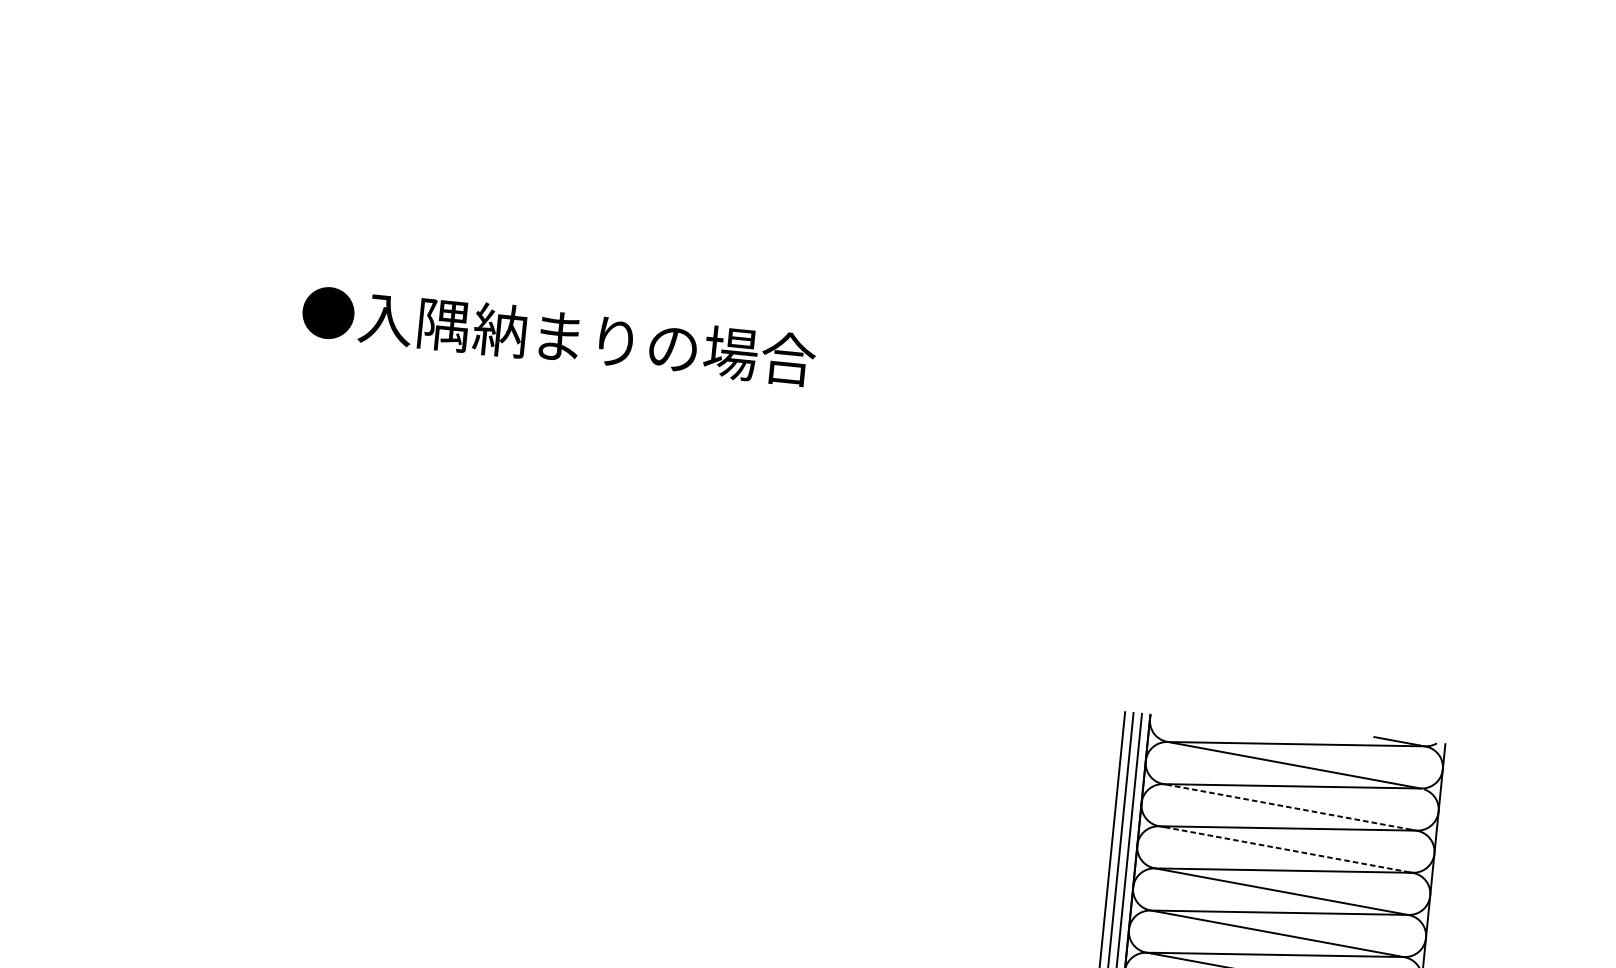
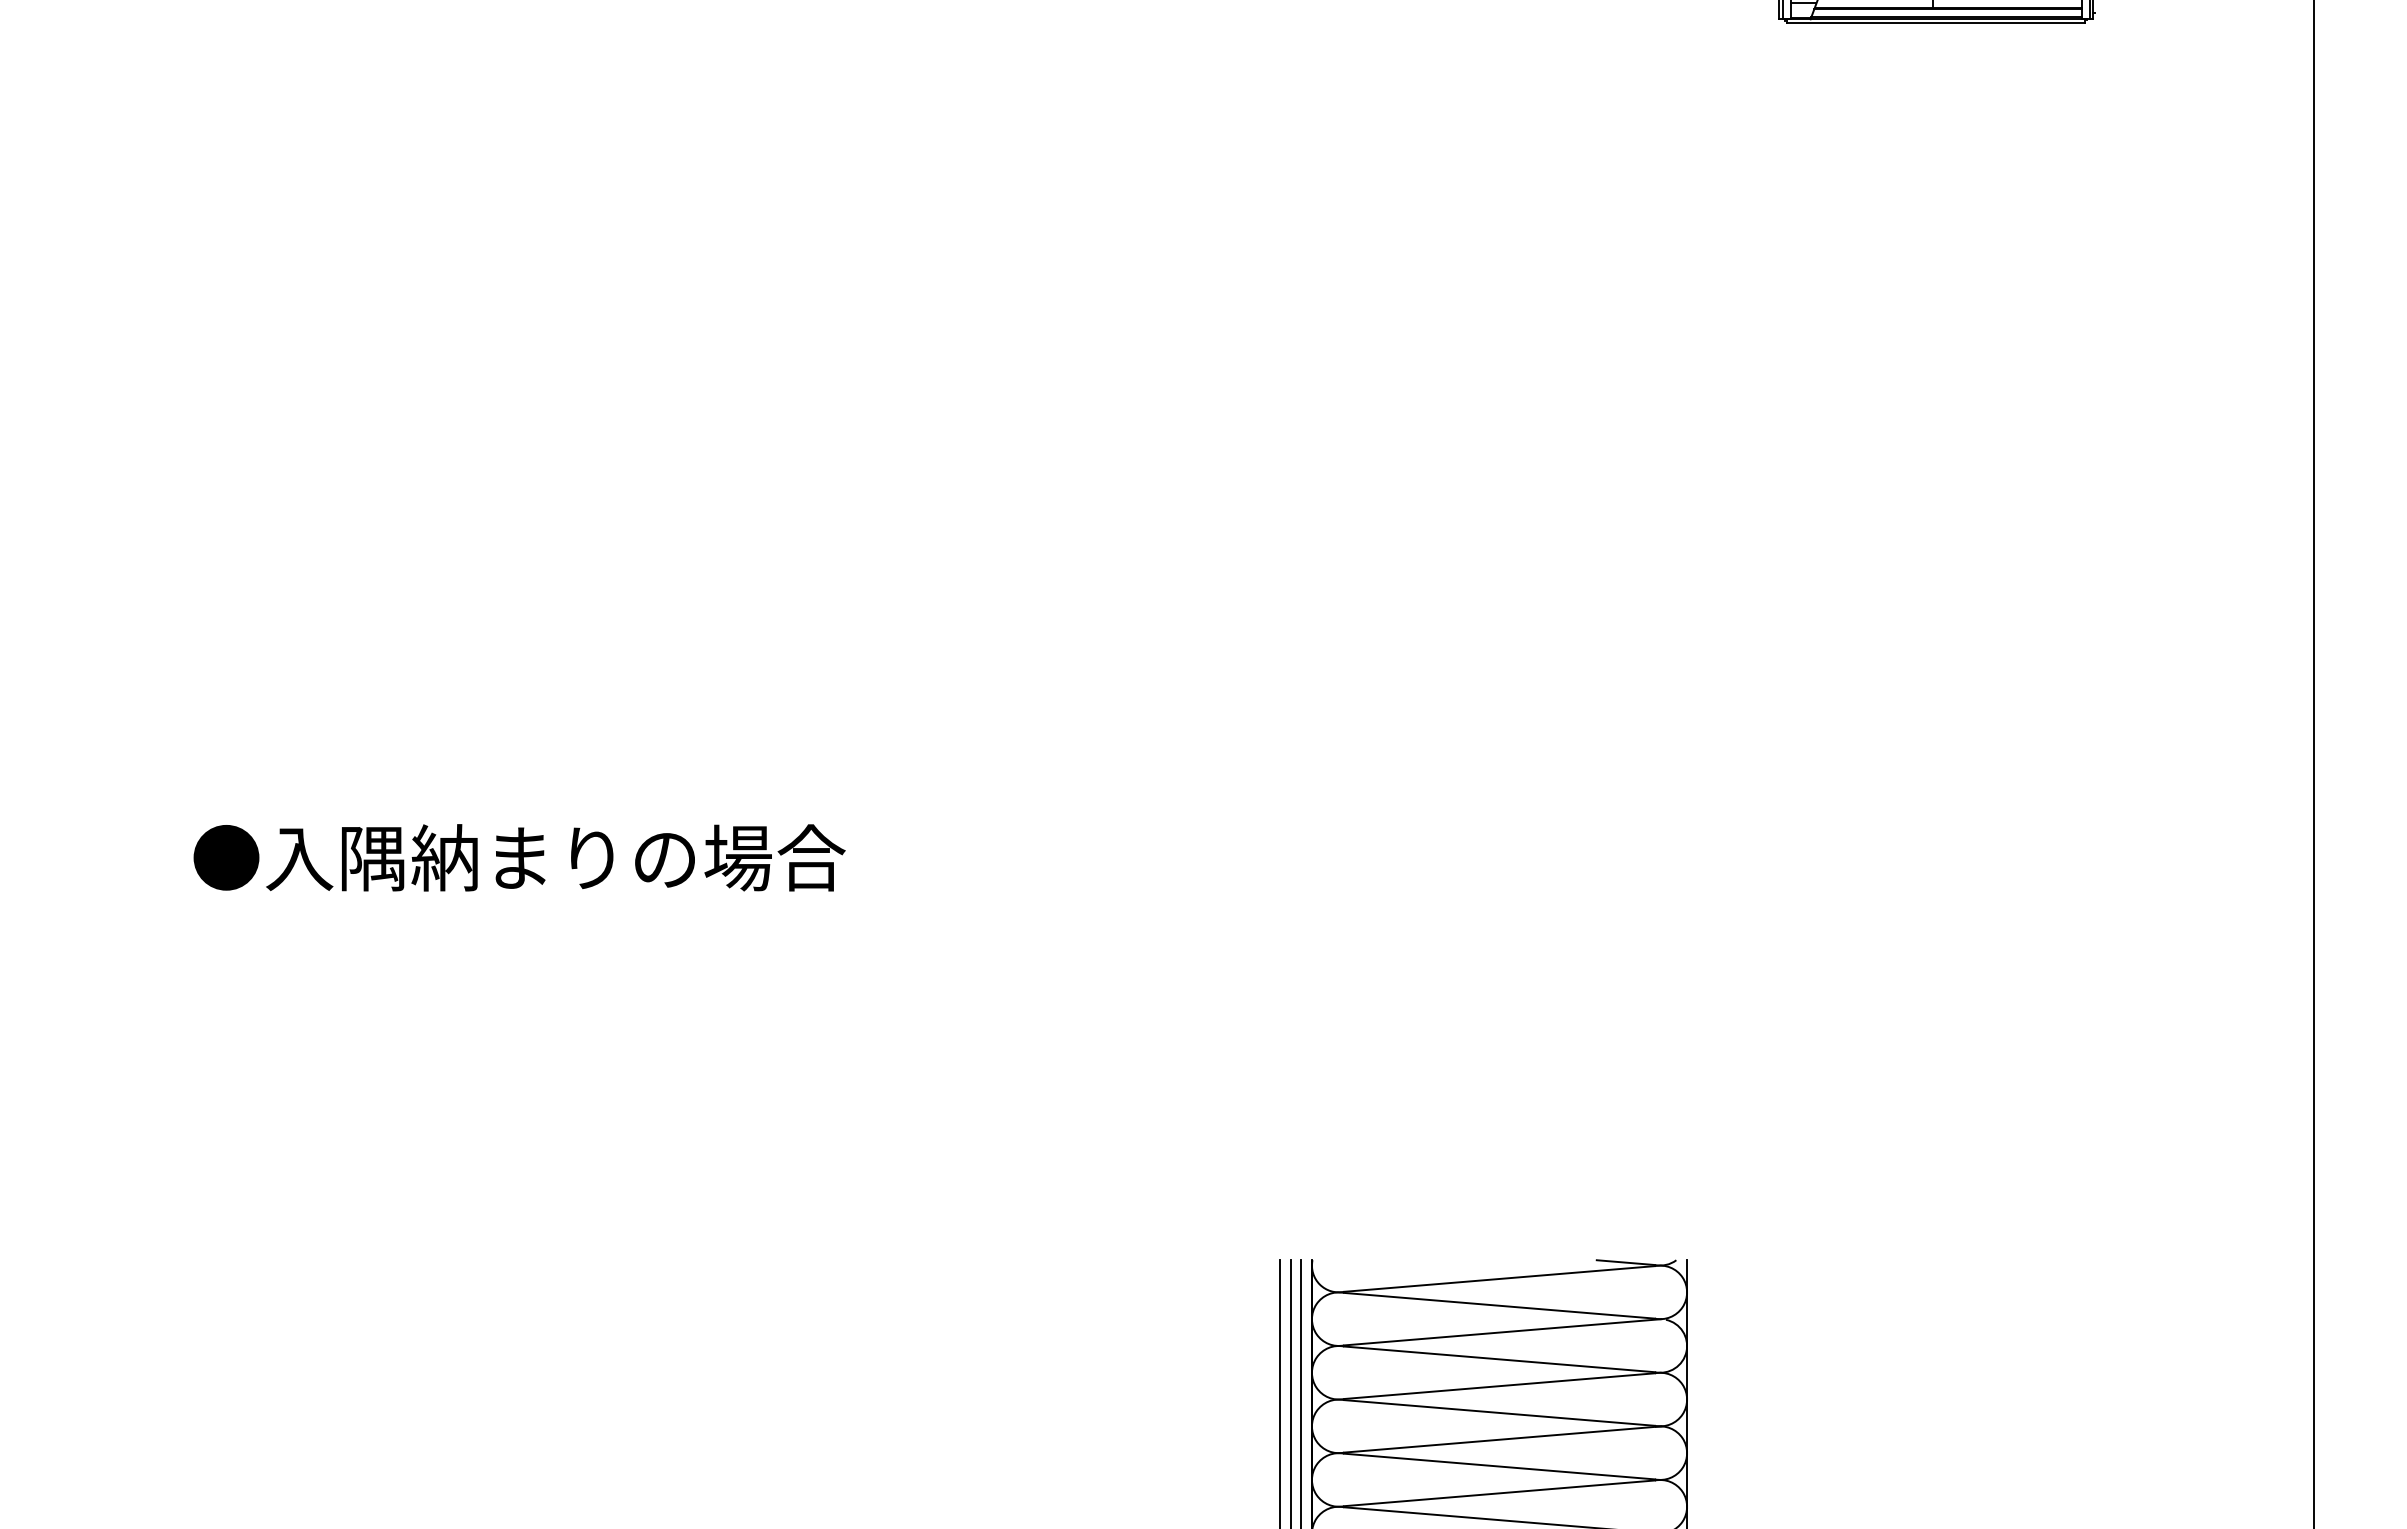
line: (1290, 807) -> (1499, 1359), dashed -> solid
line: (1285, 849) -> (1499, 1412), dashed -> solid

